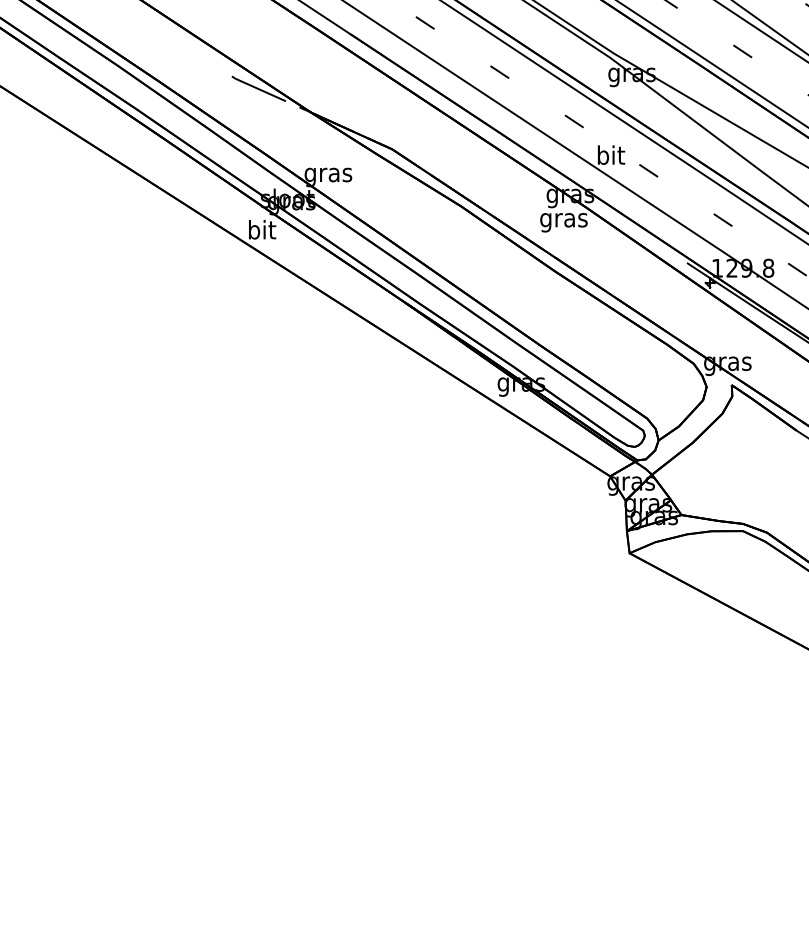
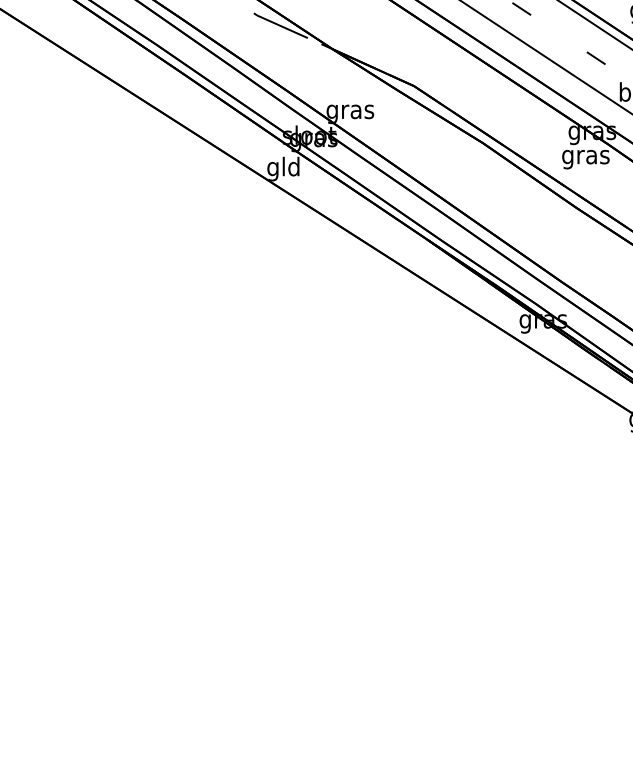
text: (261, 232) -> (283, 169), bit -> gld

